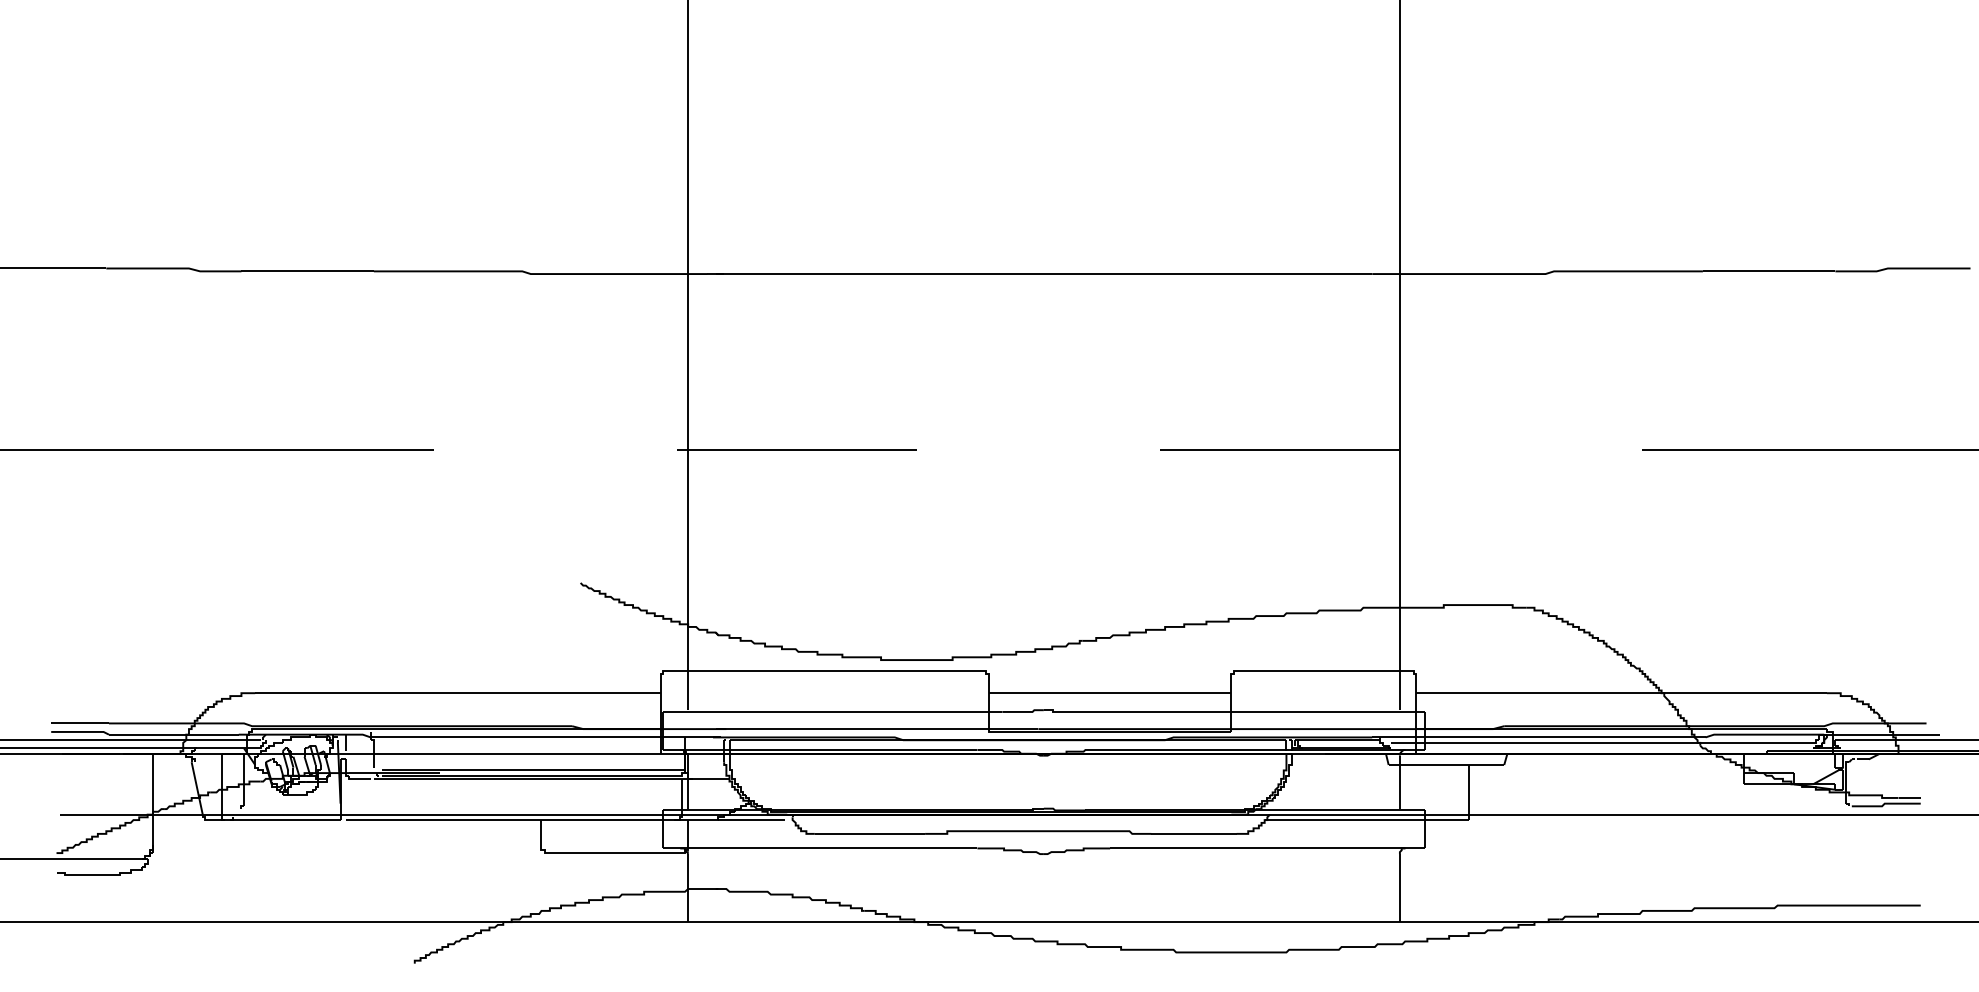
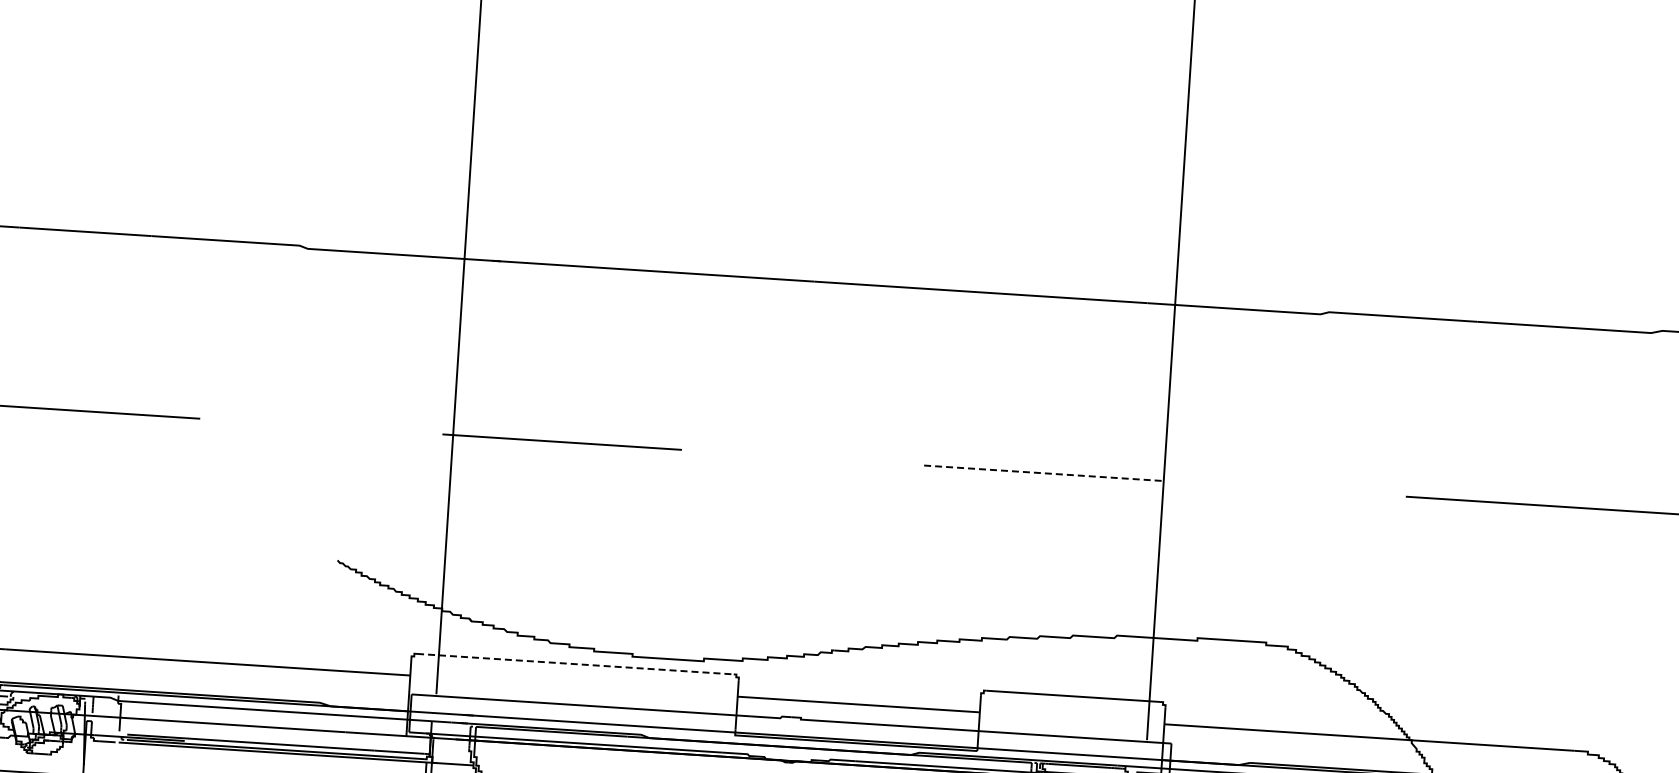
line: (1279, 450) -> (1043, 473), solid -> dashed
line: (824, 671) -> (575, 664), solid -> dashed

